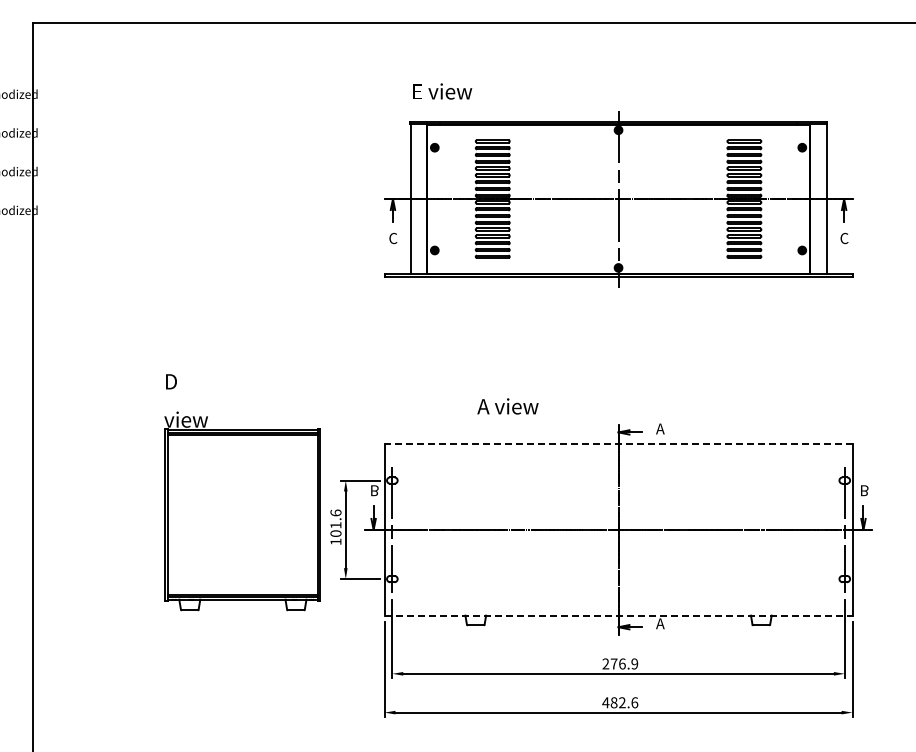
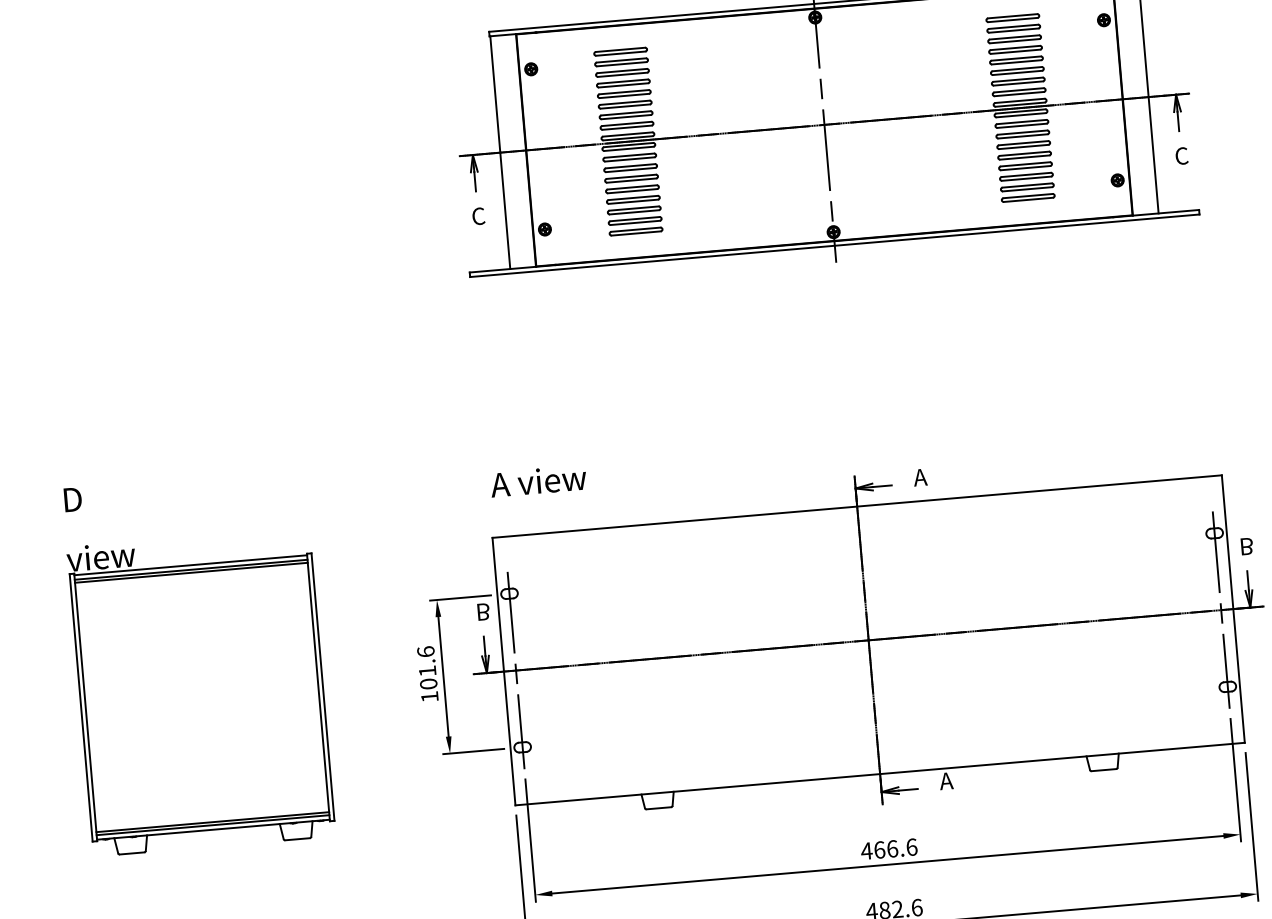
text: (507, 406) -> (537, 481), moved
line: (618, 444) -> (857, 507), dashed -> solid
part: (242, 492) -> (198, 662), moved
line: (618, 615) -> (880, 773), dashed -> solid
text: (620, 663) -> (889, 848), 276.9 -> 466.6

